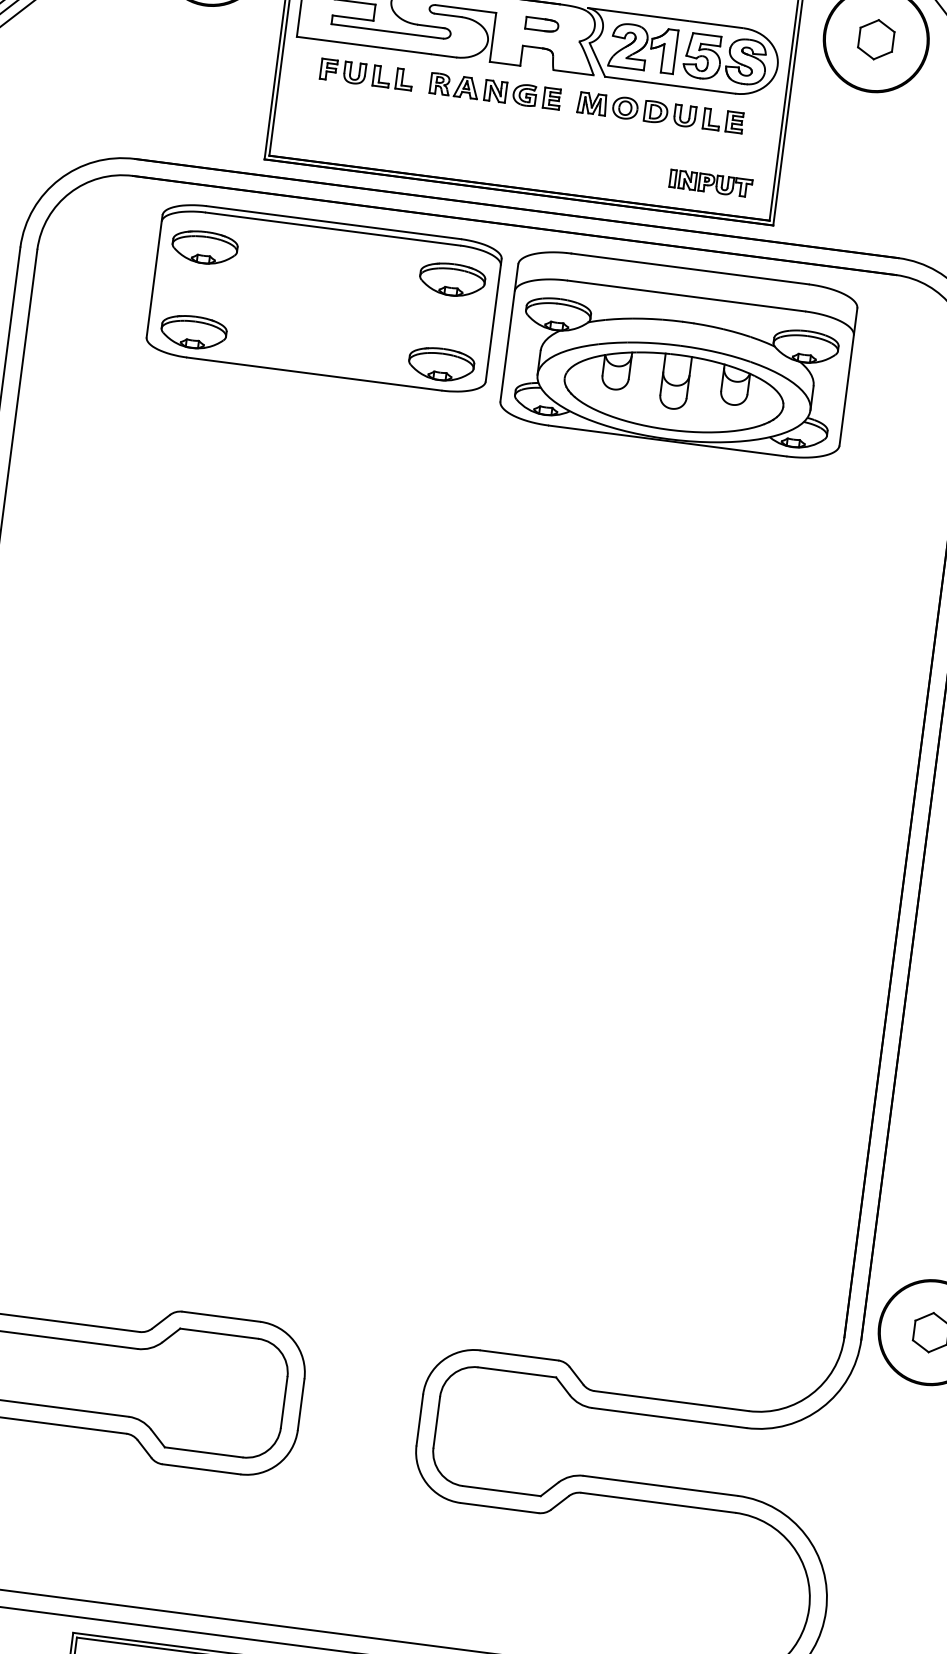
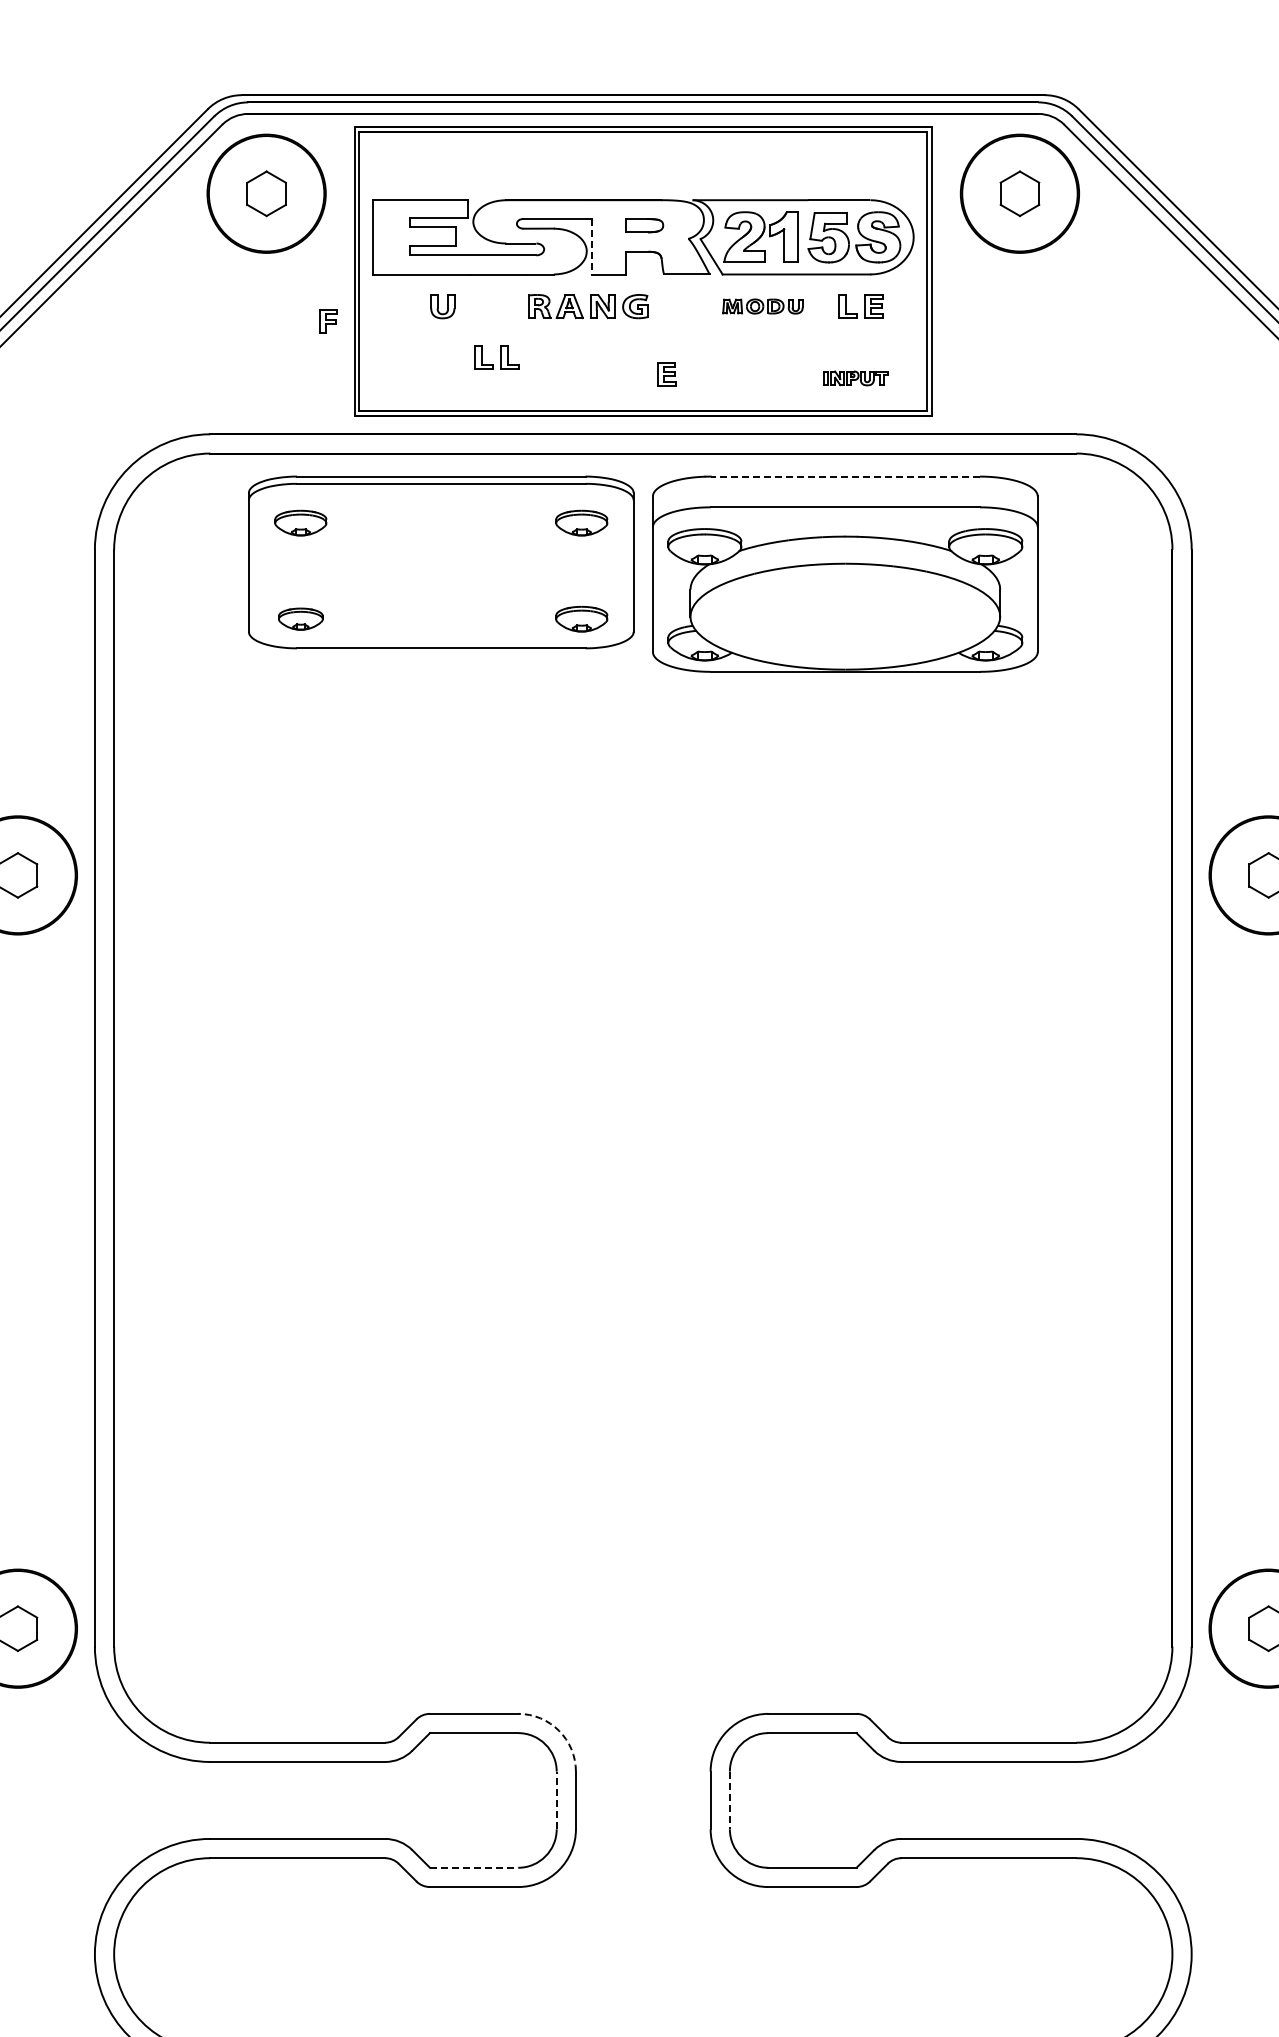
line: (492, 37) -> (591, 246), solid -> dashed
part: (328, 69) -> (328, 321), moved
part: (392, 77) -> (496, 357), moved
part: (551, 98) -> (666, 374), moved
part: (636, 109) -> (762, 306), size x0.6
part: (710, 183) -> (855, 378), size x0.7
part: (204, 247) -> (300, 522), size x0.7
line: (690, 268) -> (845, 476), solid -> dashed
part: (452, 279) -> (581, 522), size x0.7
part: (193, 331) -> (300, 618), size x0.6
part: (441, 363) -> (581, 618), size x0.7
part: (674, 392) -> (845, 616), removed
arc: (294, 1341) -> (559, 1730), solid -> dashed
line: (284, 1402) -> (556, 1800), solid -> dashed
line: (436, 1422) -> (729, 1800), solid -> dashed
line: (204, 1452) -> (474, 1867), solid -> dashed

